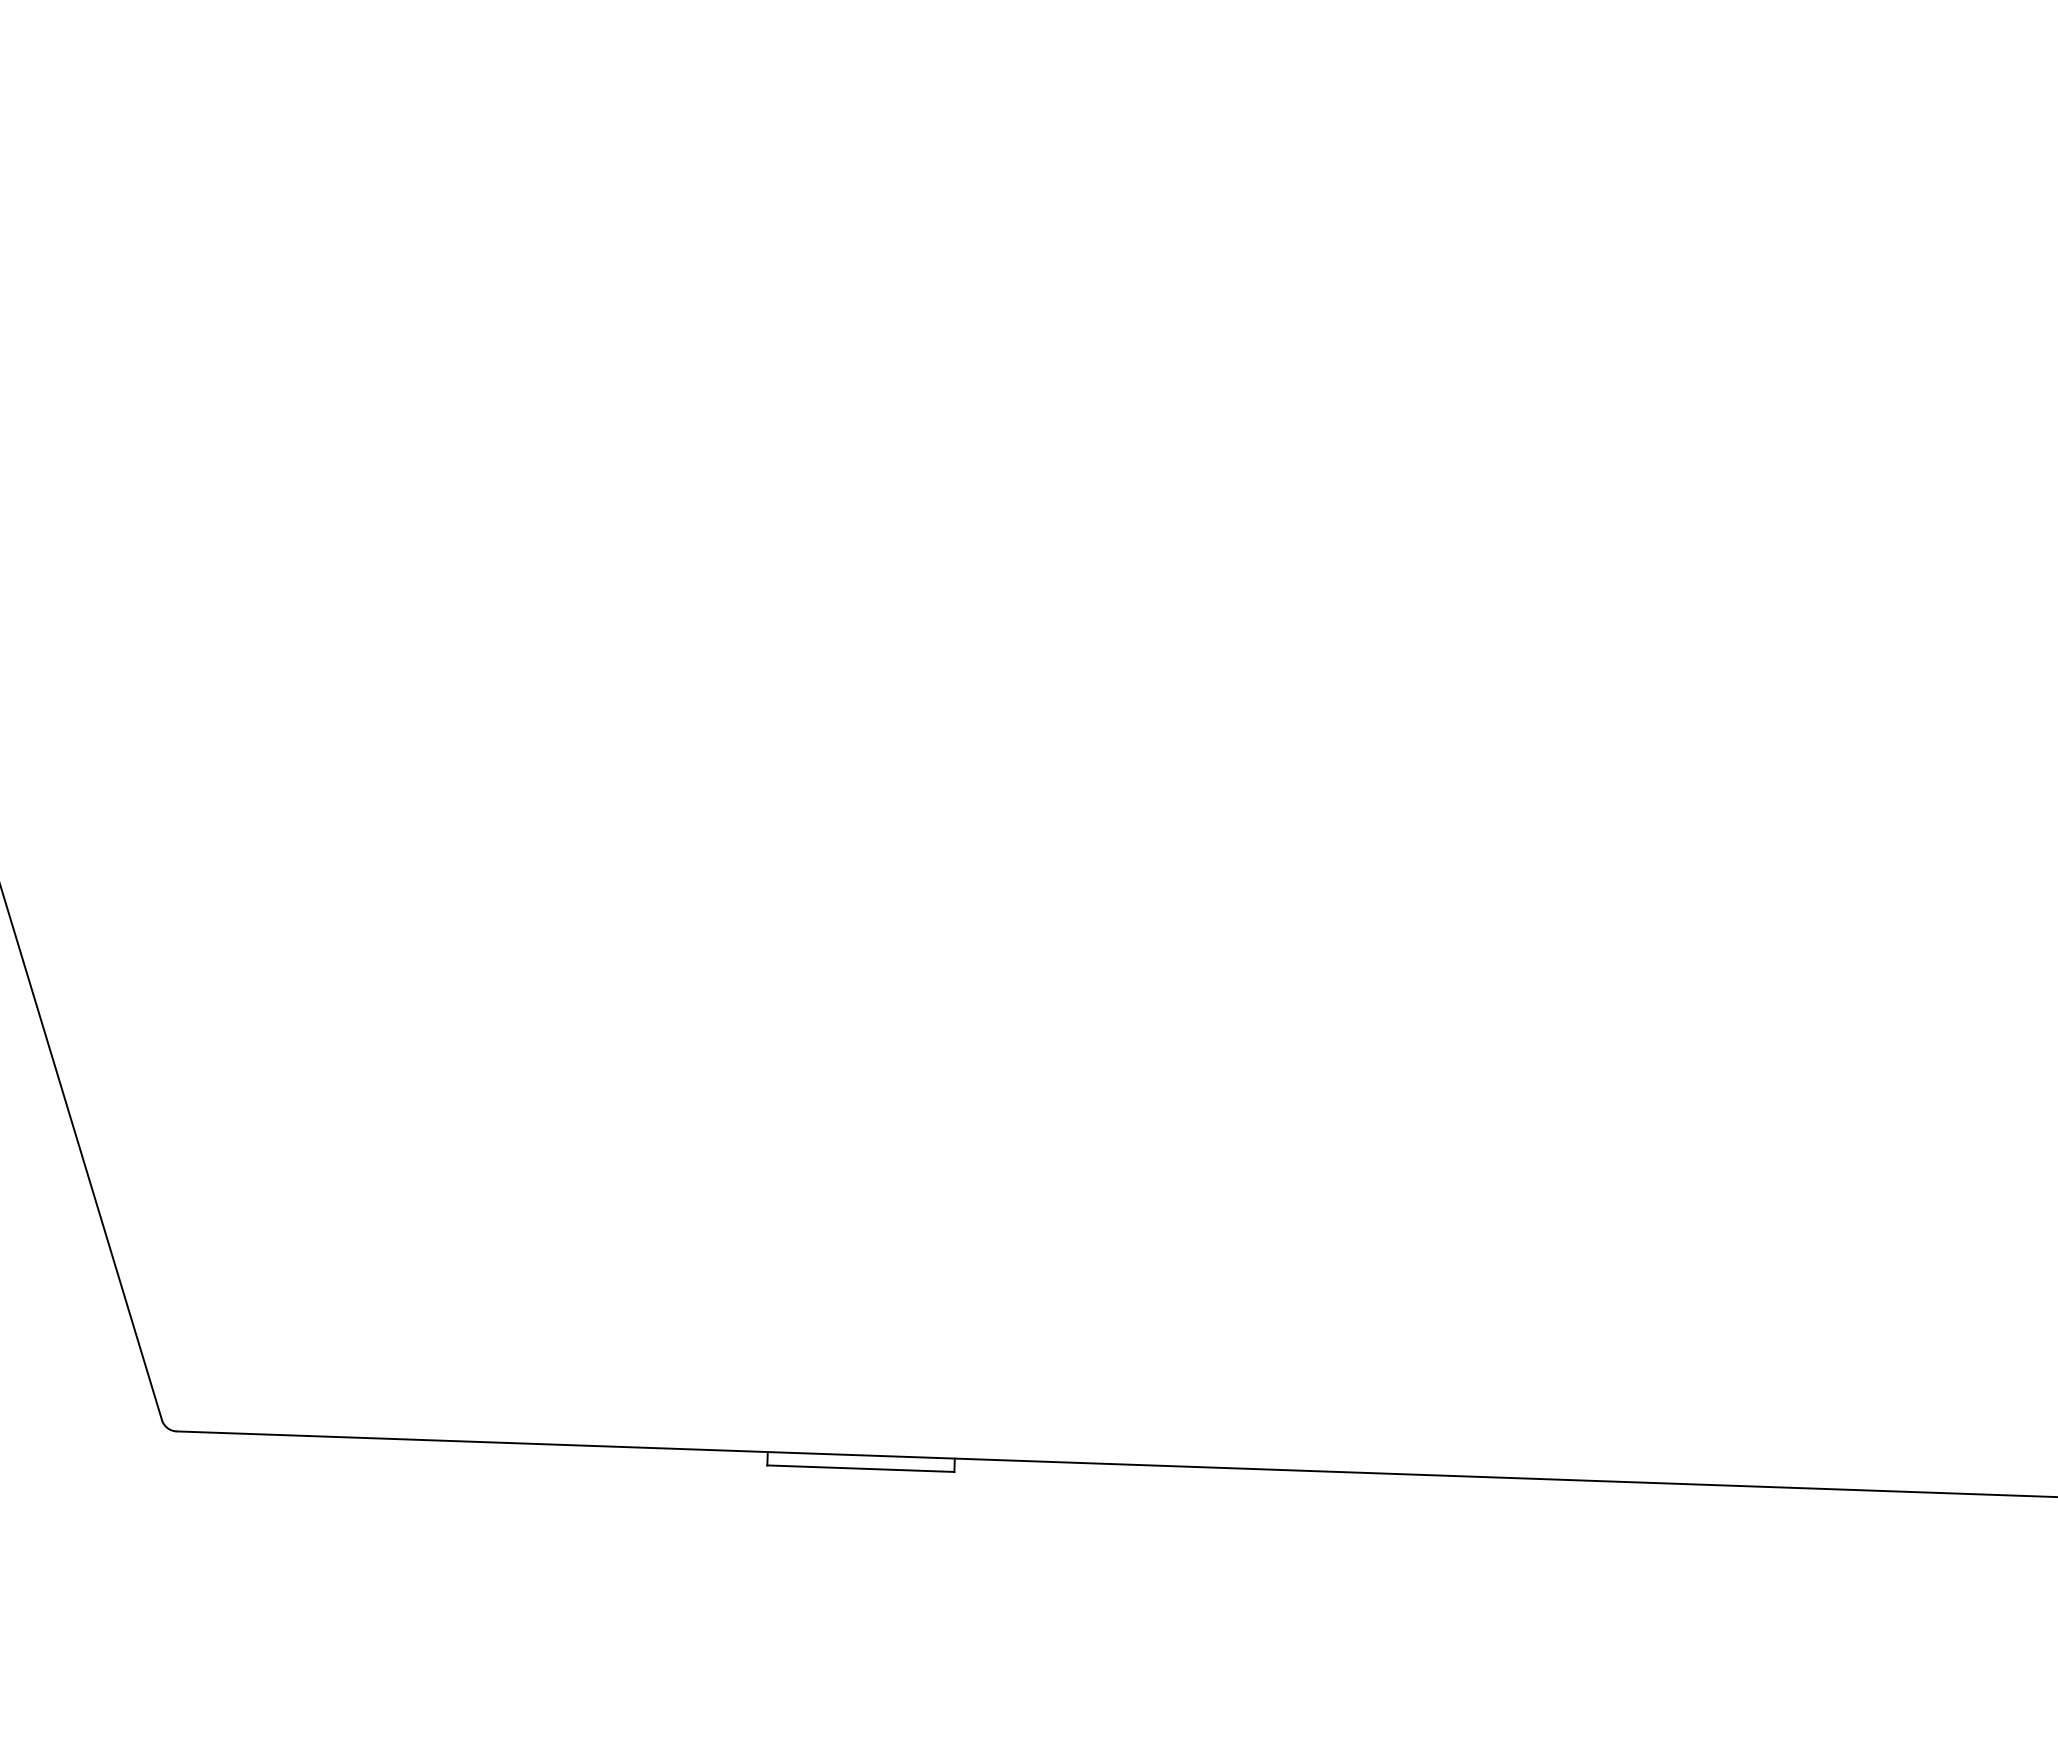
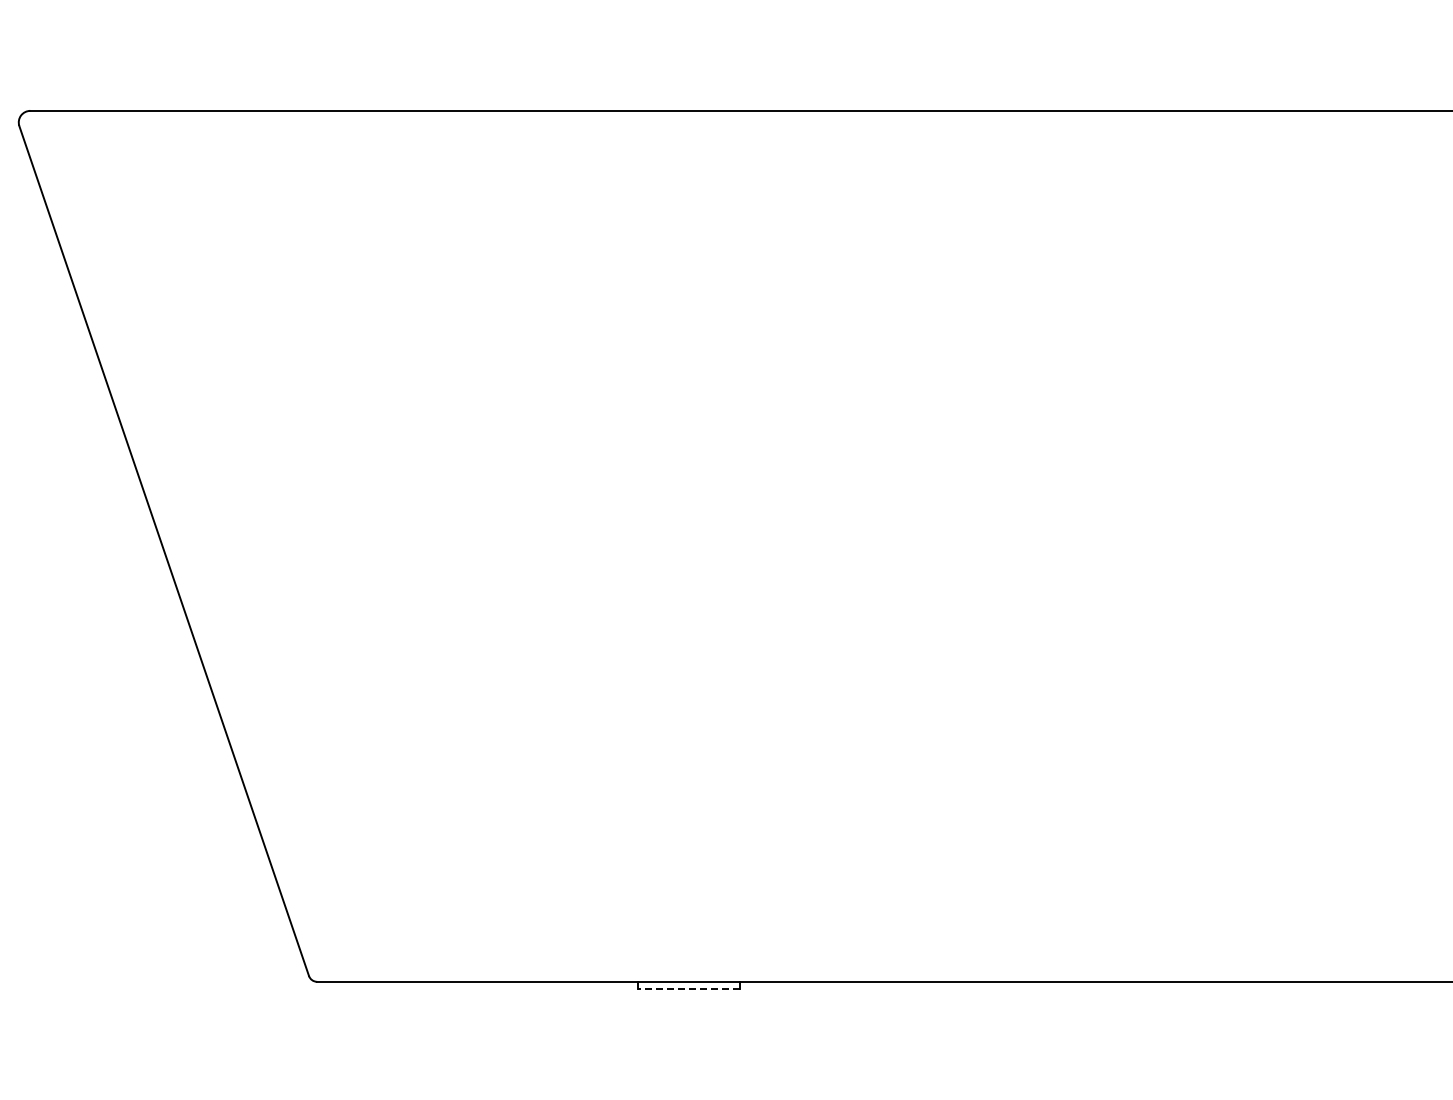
line: (861, 1469) -> (689, 989), solid -> dashed

